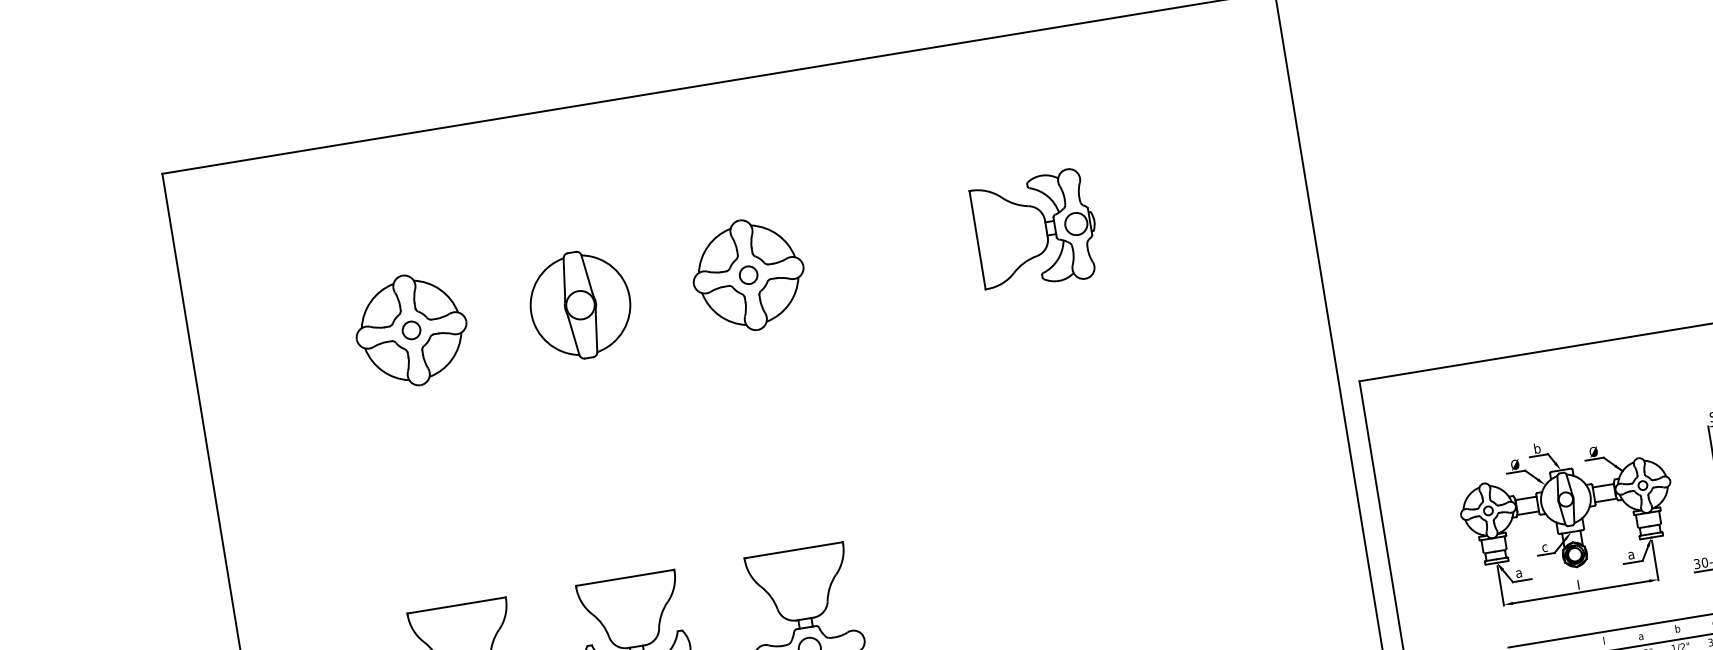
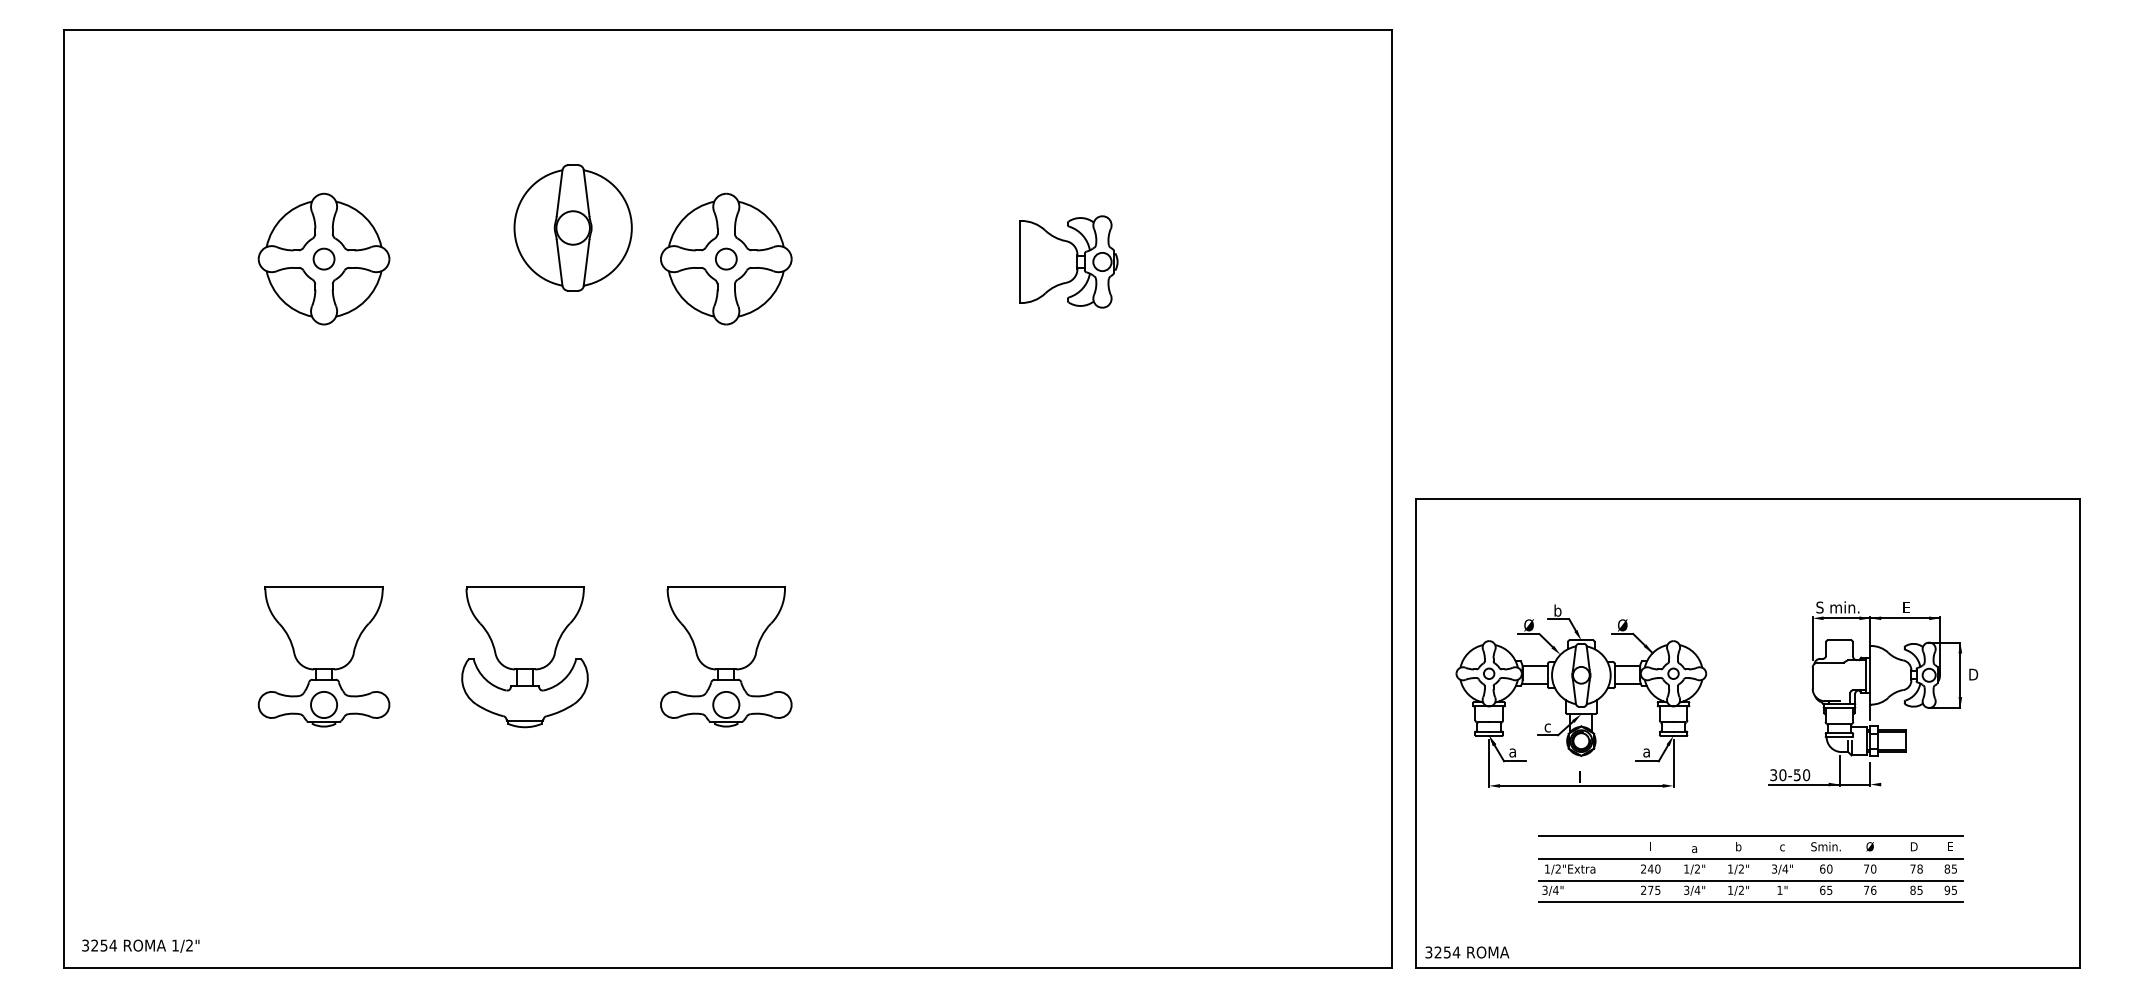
part: (1035, 230) -> (1068, 261), size x0.7
part: (579, 304) -> (572, 227), moved
part: (1568, 516) -> (1581, 695), moved

